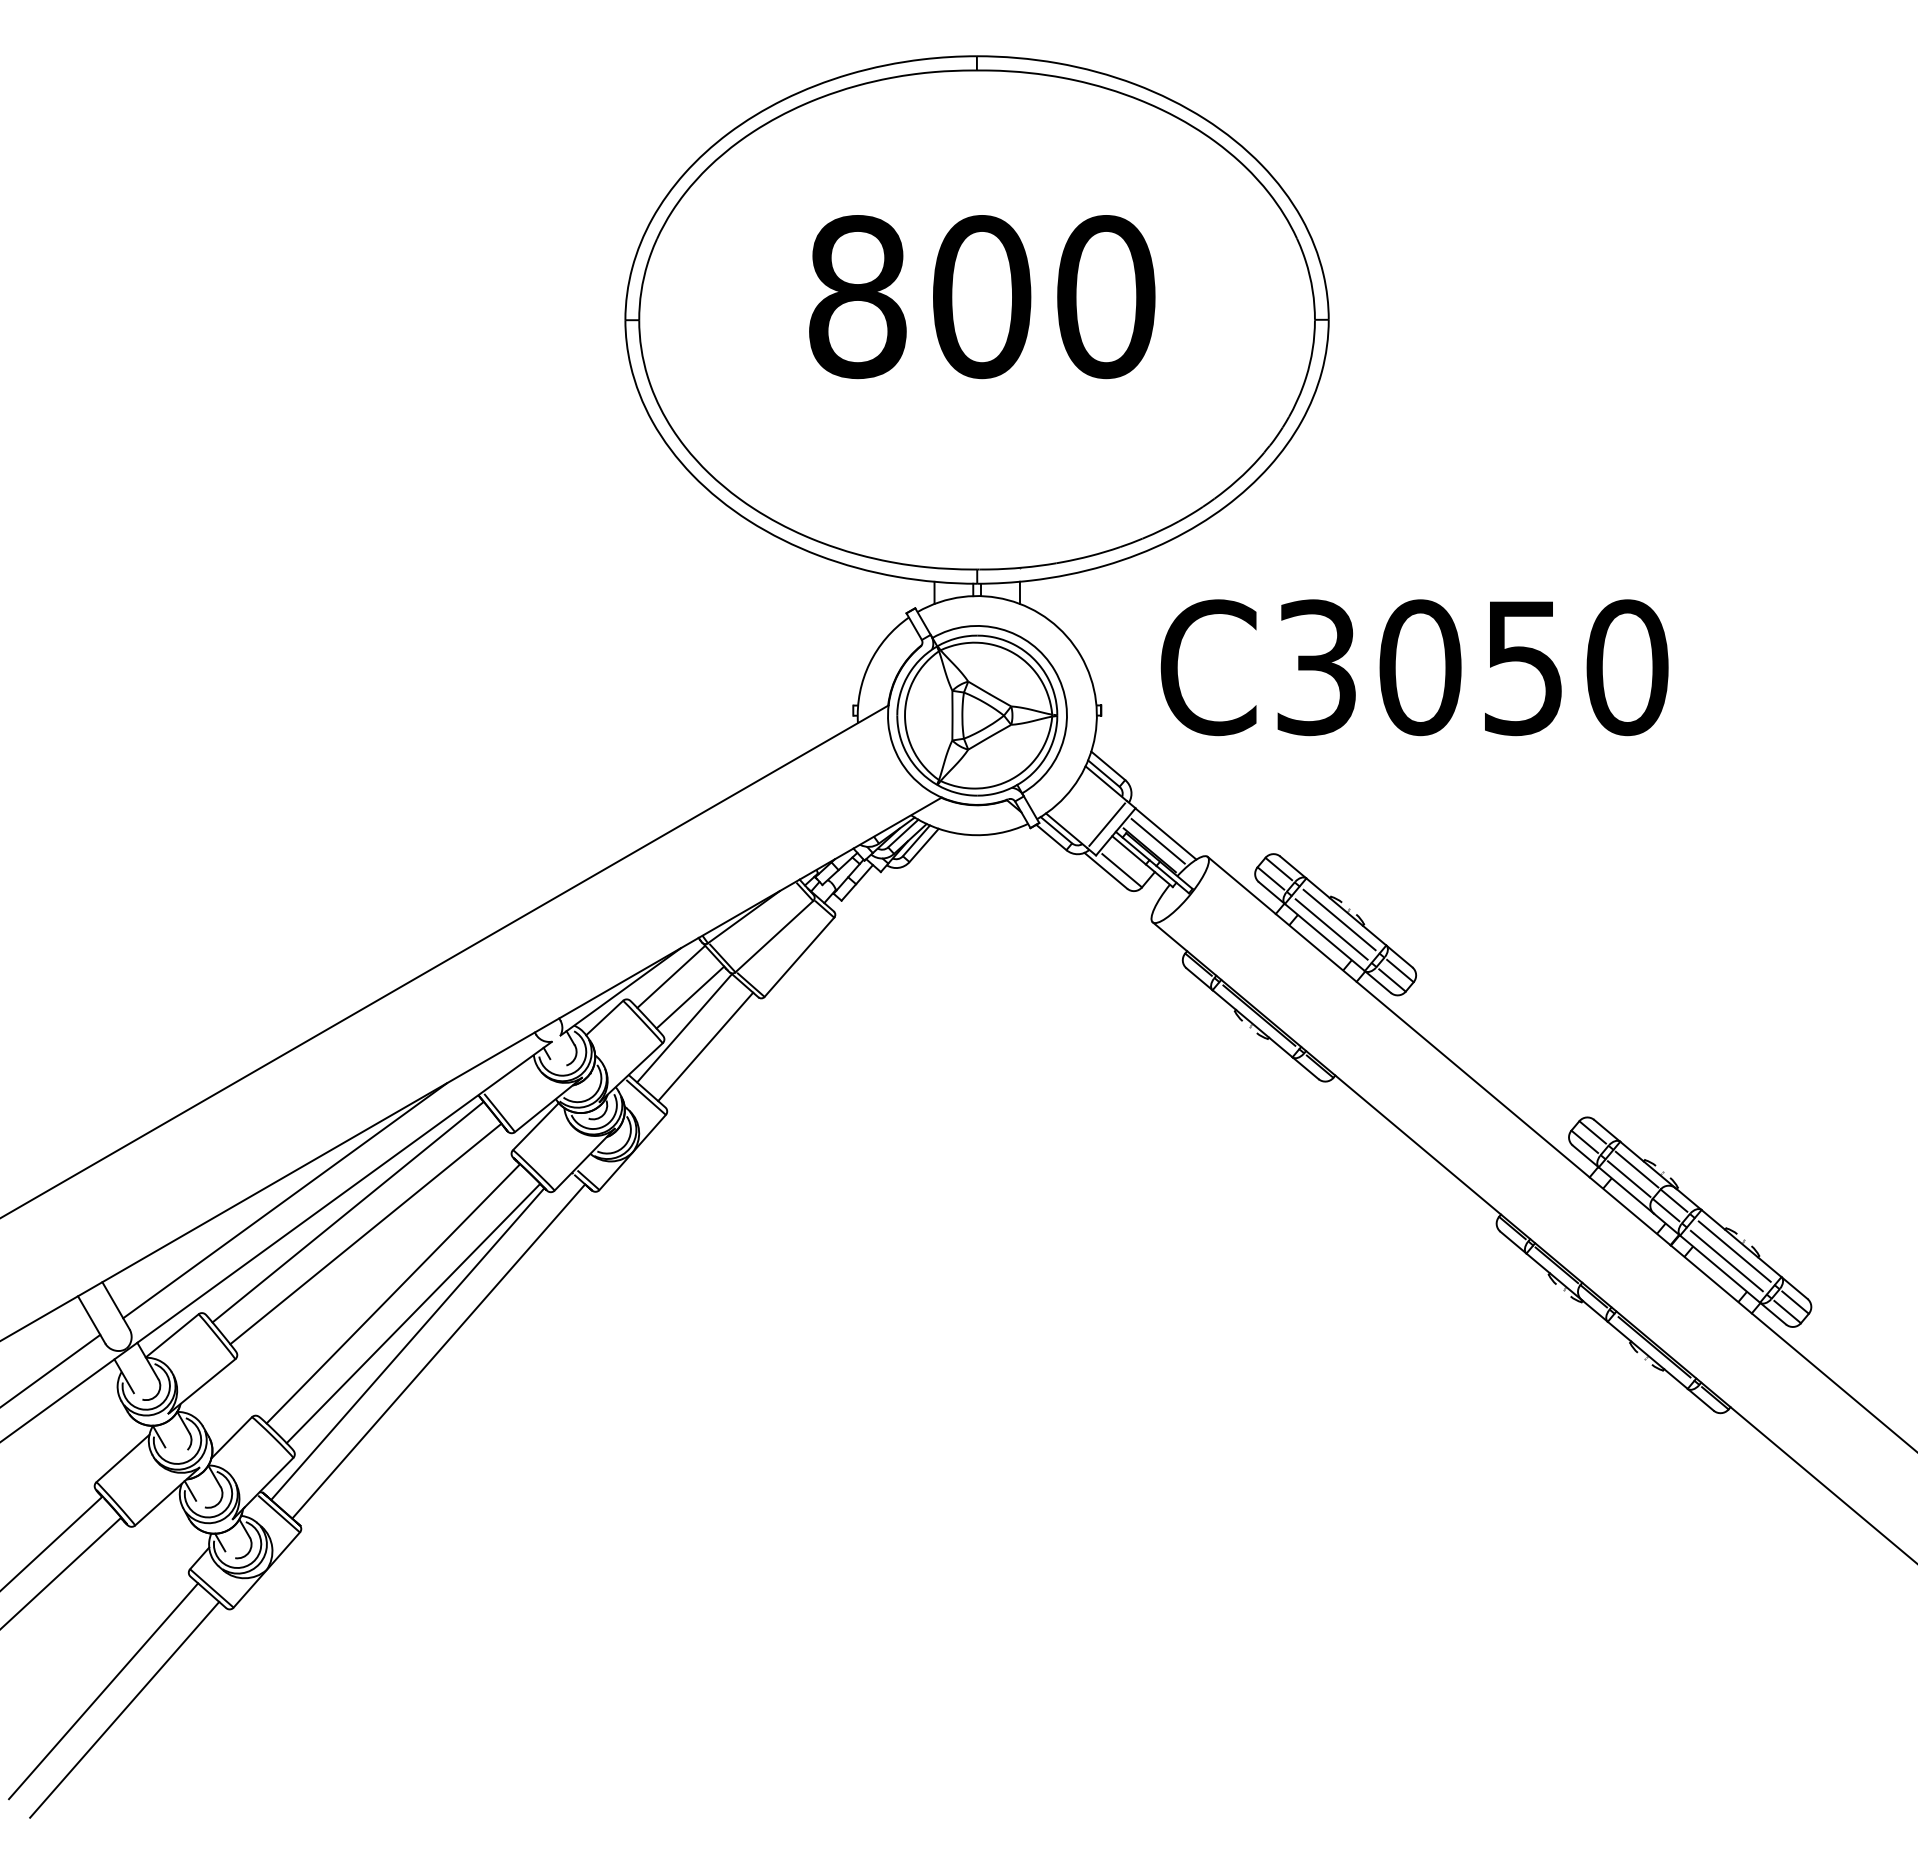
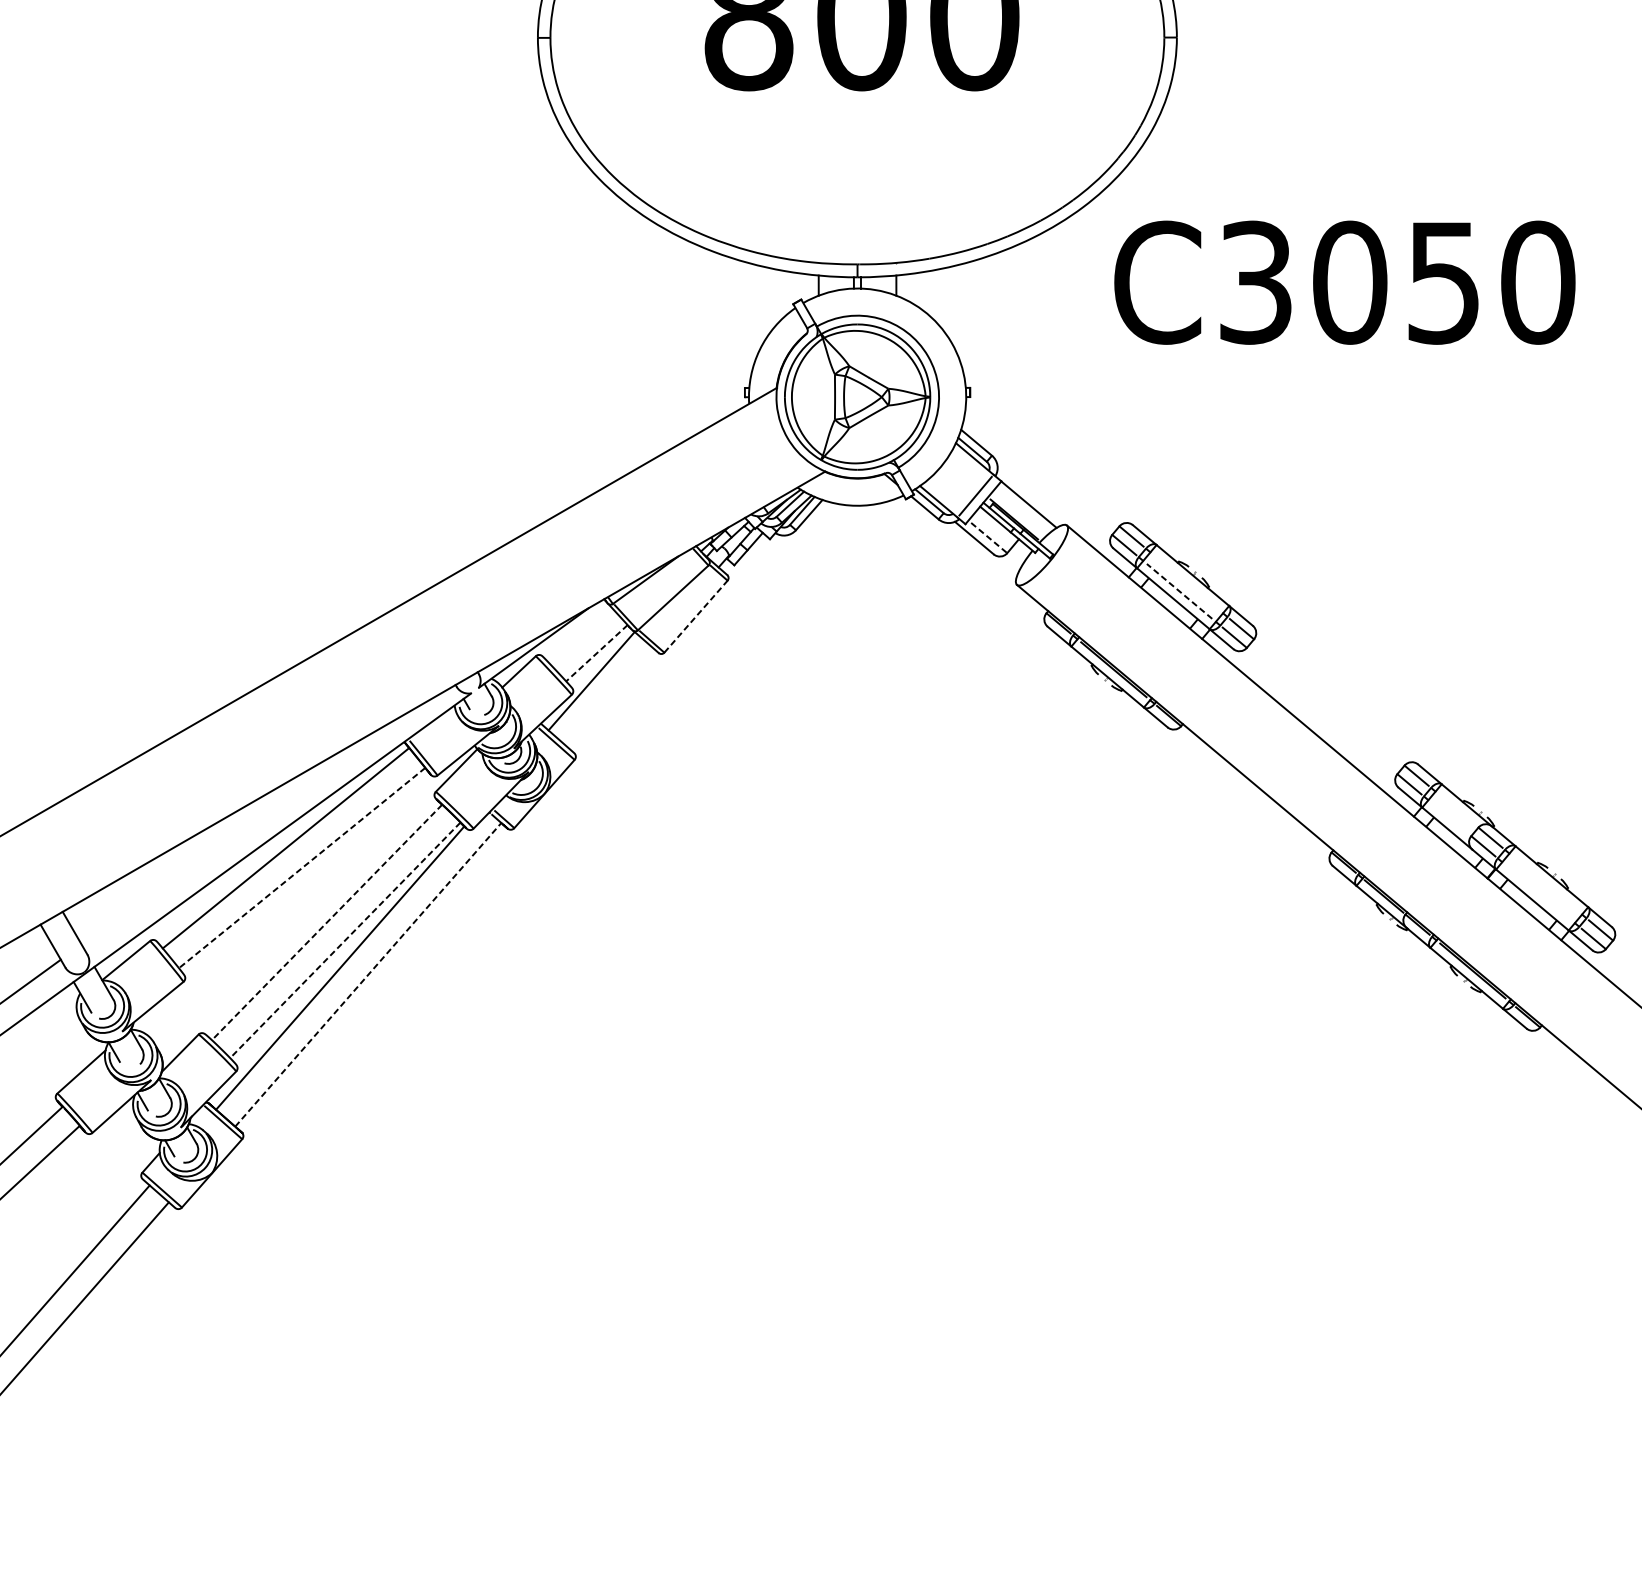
text: (1414, 667) -> (1344, 282), moved
line: (1157, 841) -> (1021, 511), removed
line: (1122, 870) -> (989, 537), solid -> dashed
line: (1339, 919) -> (1186, 582), removed
line: (1331, 929) -> (1179, 591), solid -> dashed
line: (799, 957) -> (696, 616), solid -> dashed
line: (671, 976) -> (579, 634), removed
line: (690, 997) -> (597, 653), solid -> dashed
line: (705, 1046) -> (610, 697), removed
line: (1636, 1169) -> (1456, 809), removed
line: (1628, 1178) -> (1449, 817), removed
line: (285, 1200) -> (229, 837), removed
line: (365, 1233) -> (301, 867), solid -> dashed
line: (1734, 1251) -> (1545, 883), removed
line: (1726, 1260) -> (1538, 892), removed
line: (393, 1294) -> (327, 923), solid -> dashed
line: (413, 1313) -> (345, 940), solid -> dashed
line: (439, 1351) -> (369, 974), solid -> dashed

